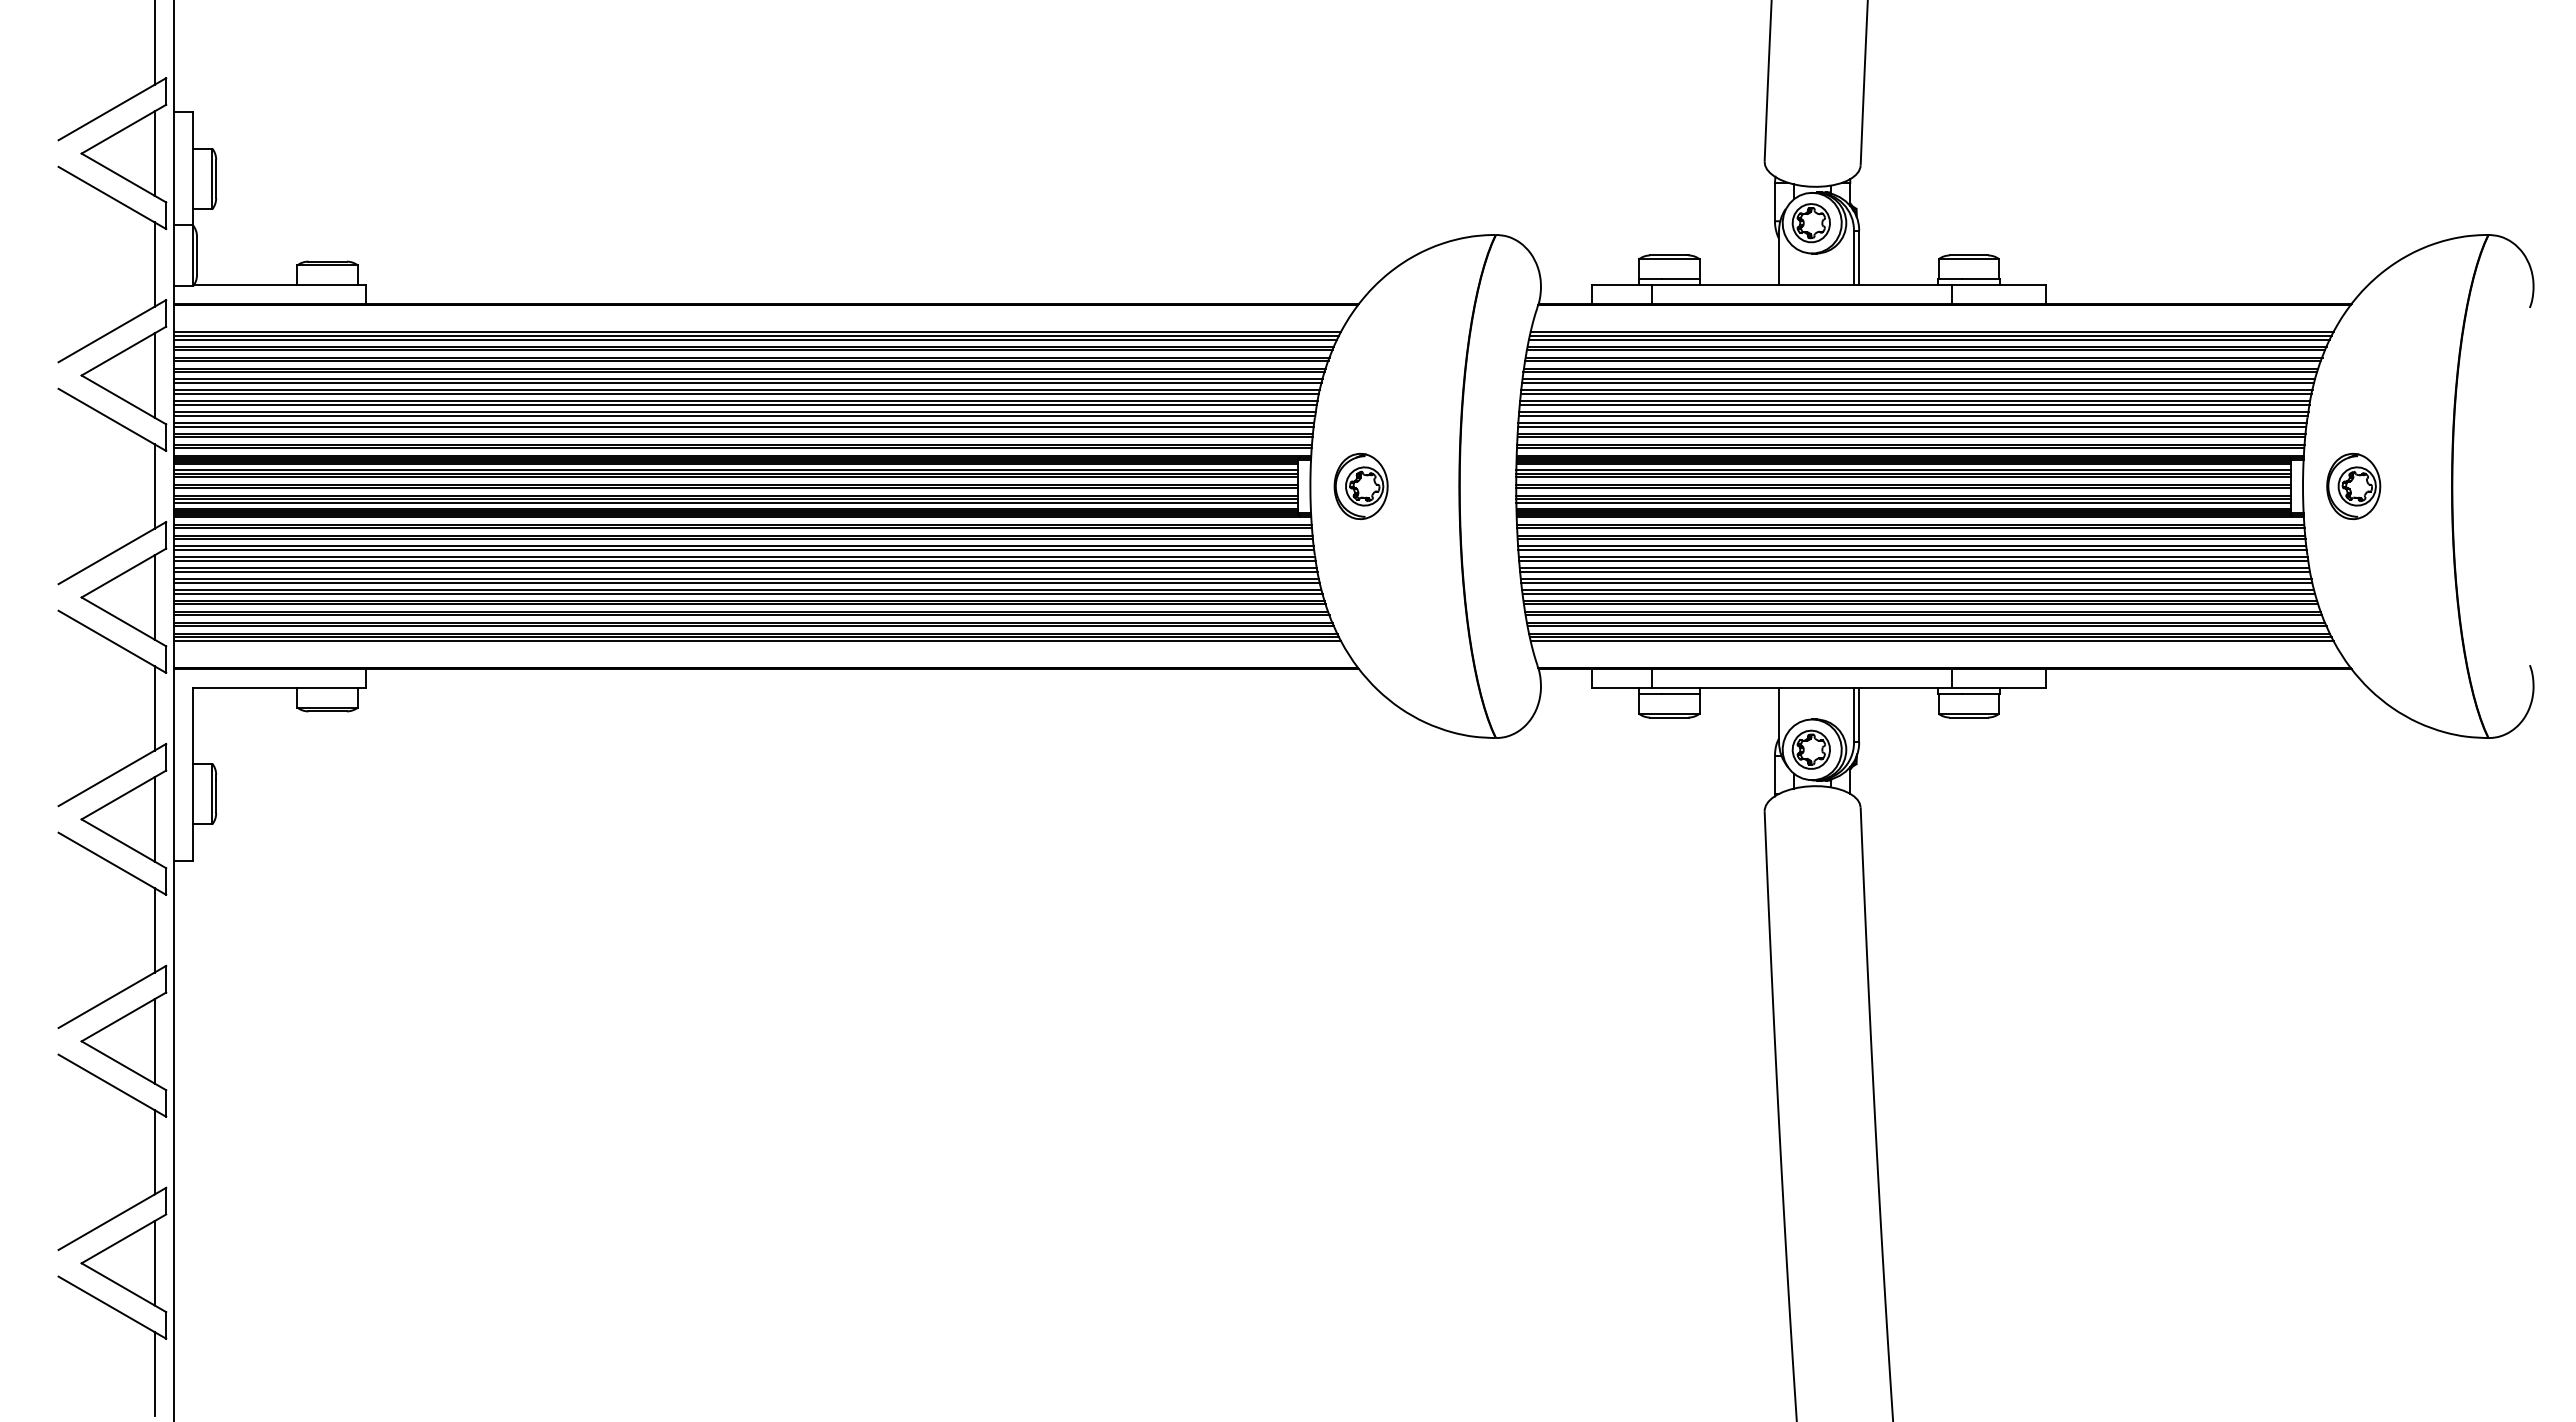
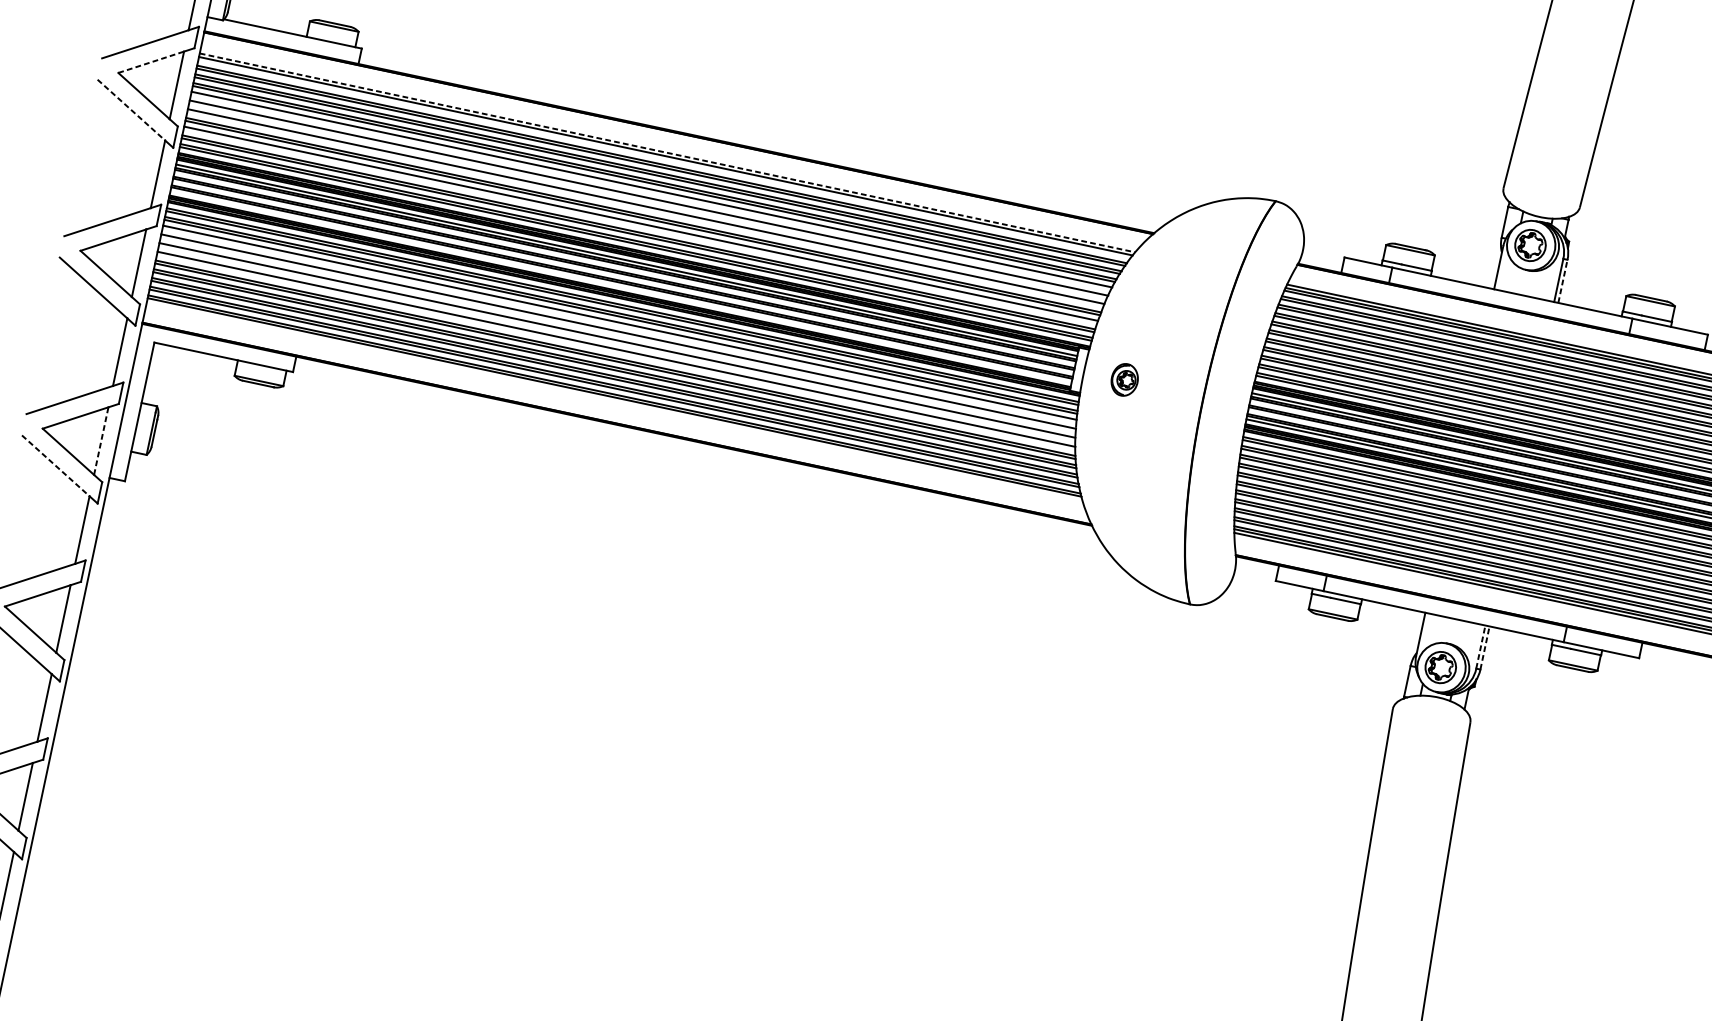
line: (1859, 257) -> (1563, 281), solid -> dashed
line: (757, 331) -> (667, 152), solid -> dashed
line: (755, 339) -> (664, 158), removed
line: (118, 354) -> (151, 62), solid -> dashed
line: (747, 383) -> (650, 192), removed
line: (746, 393) -> (648, 200), removed
line: (745, 404) -> (645, 209), removed
line: (107, 416) -> (132, 110), solid -> dashed
line: (743, 426) -> (640, 226), removed
part: (1360, 486) -> (1124, 379), size x0.6
line: (735, 502) -> (620, 286), removed
line: (743, 550) -> (618, 325), removed
line: (744, 560) -> (618, 334), removed
line: (745, 571) -> (616, 343), removed
line: (746, 582) -> (615, 352), removed
line: (757, 641) -> (614, 401), removed
line: (1853, 715) -> (1480, 647), solid -> dashed
line: (1859, 715) -> (1485, 648), solid -> dashed
line: (154, 818) -> (101, 440), solid -> dashed
line: (107, 860) -> (56, 466), solid -> dashed

